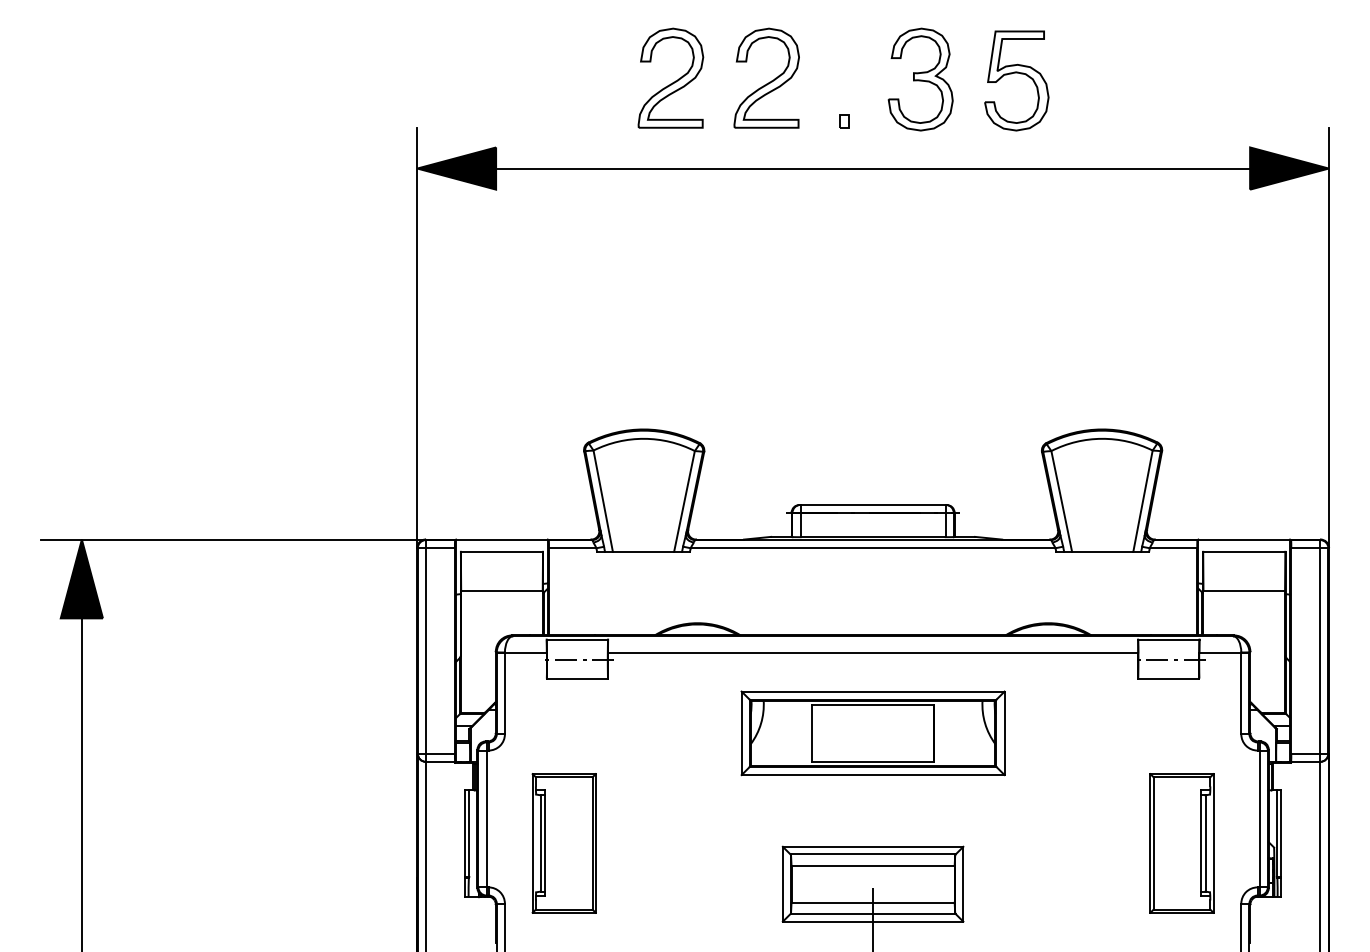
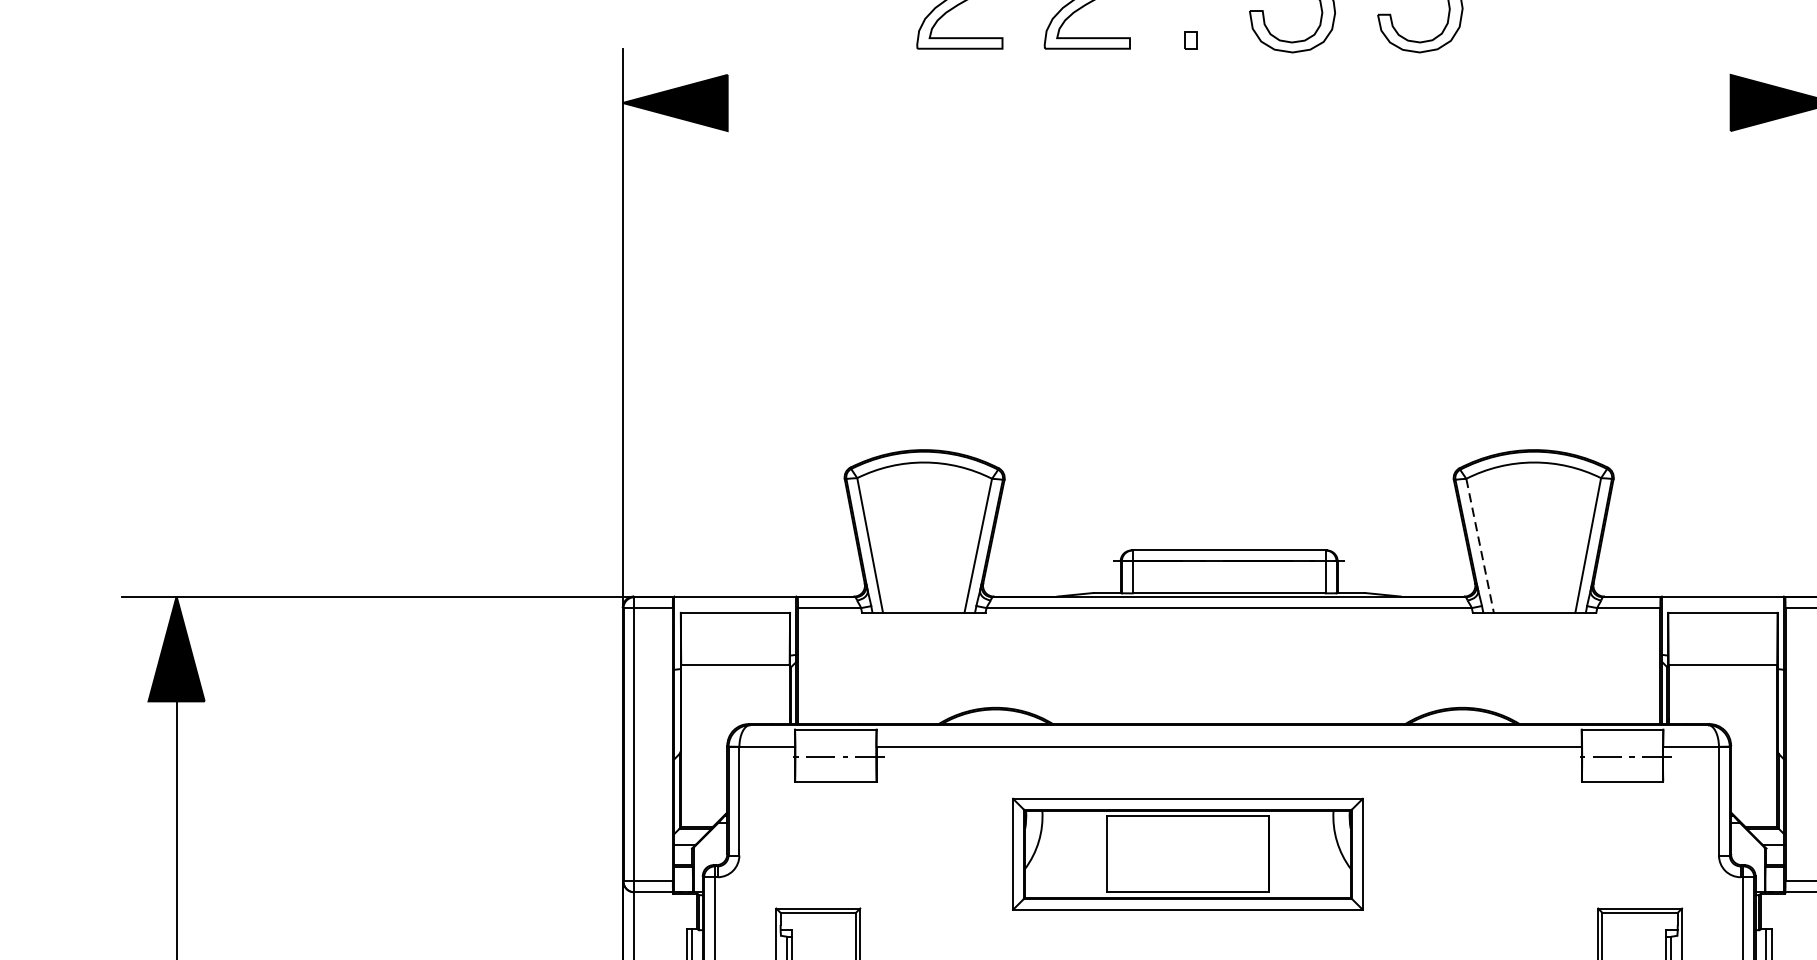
line: (873, 168) -> (1229, 102), removed
line: (1061, 501) -> (1479, 545), solid -> dashed
part: (872, 733) -> (1187, 854), moved

